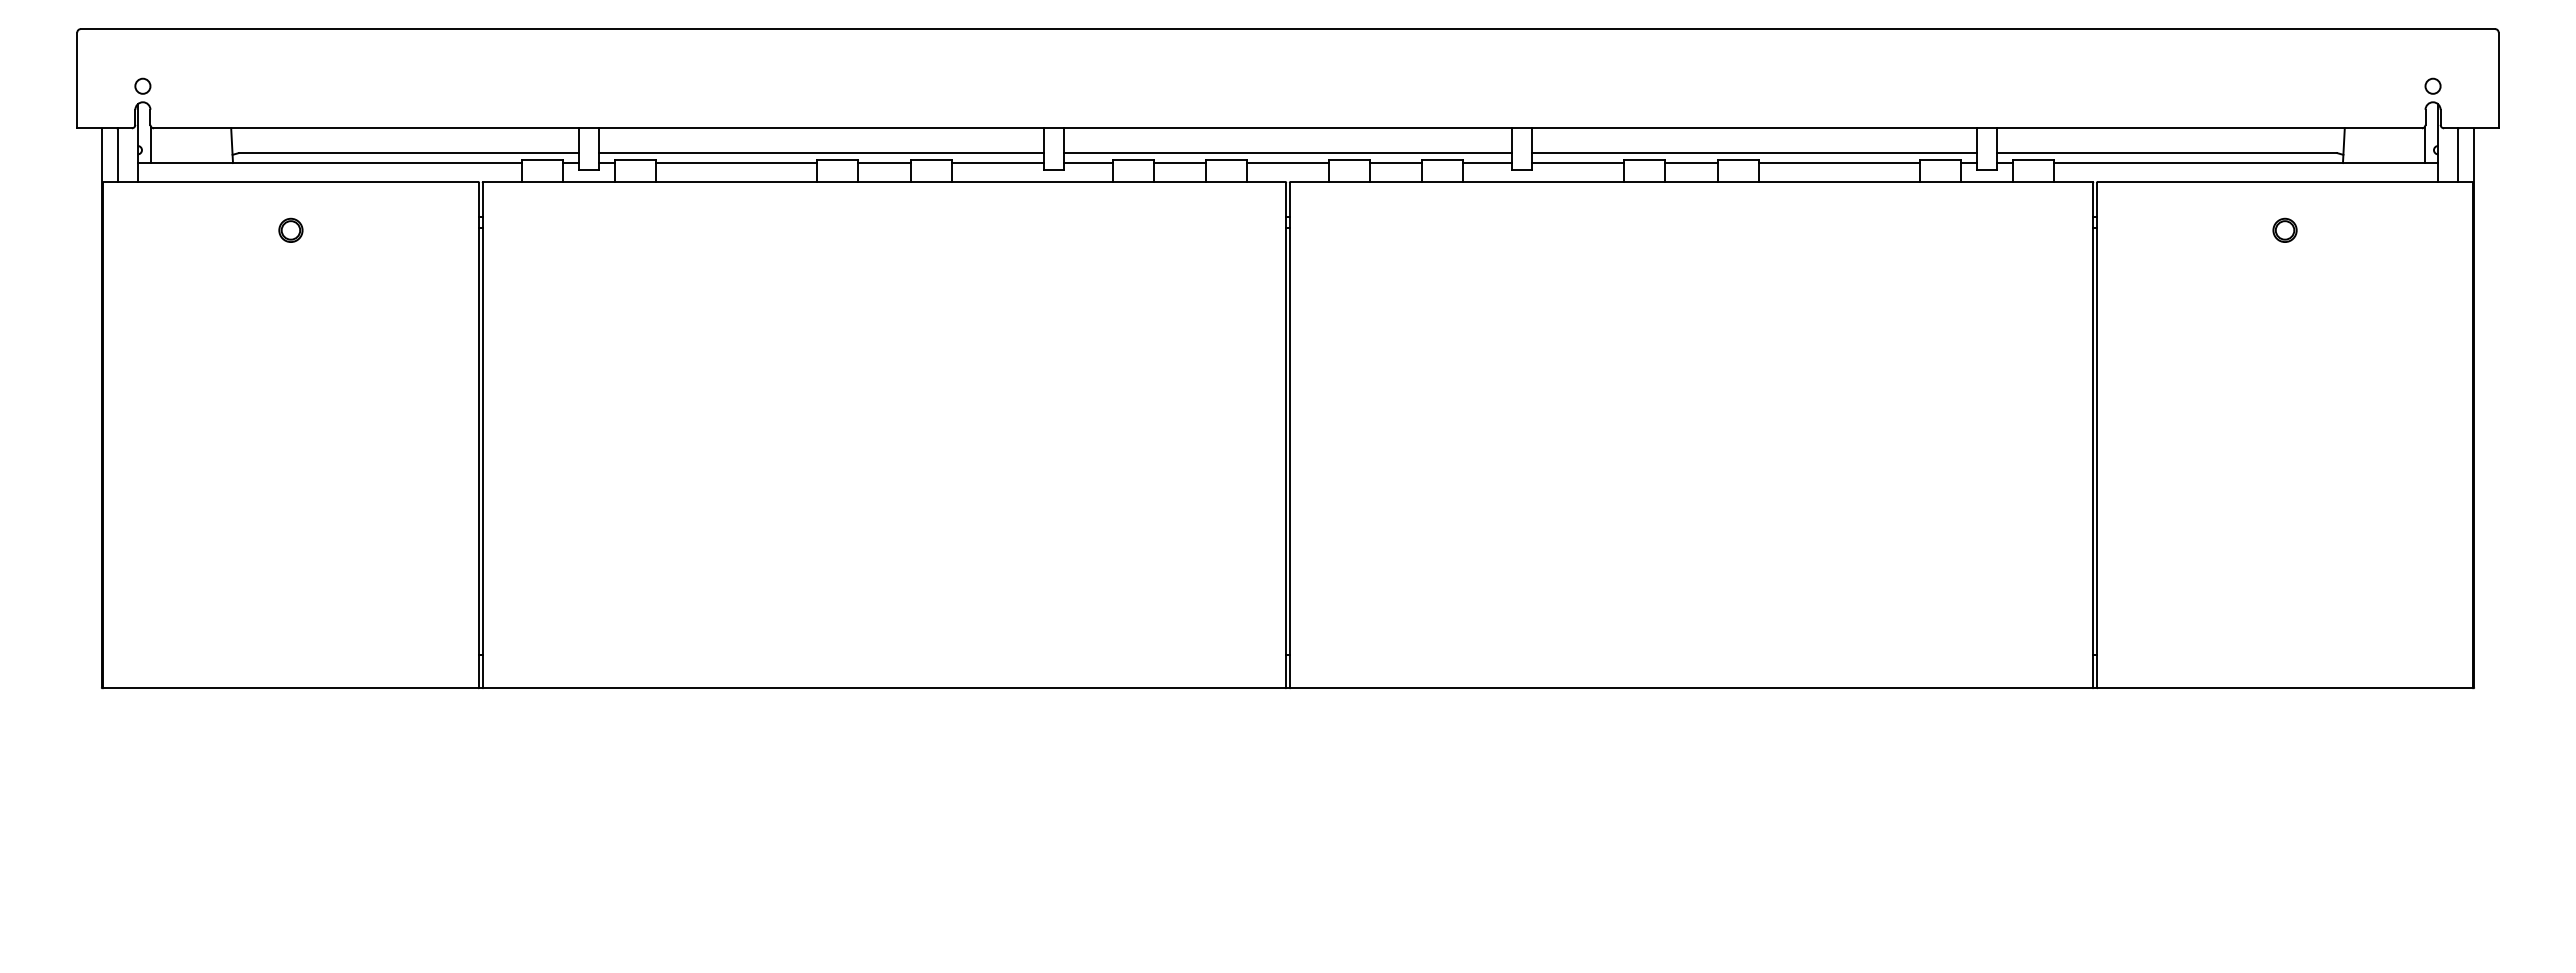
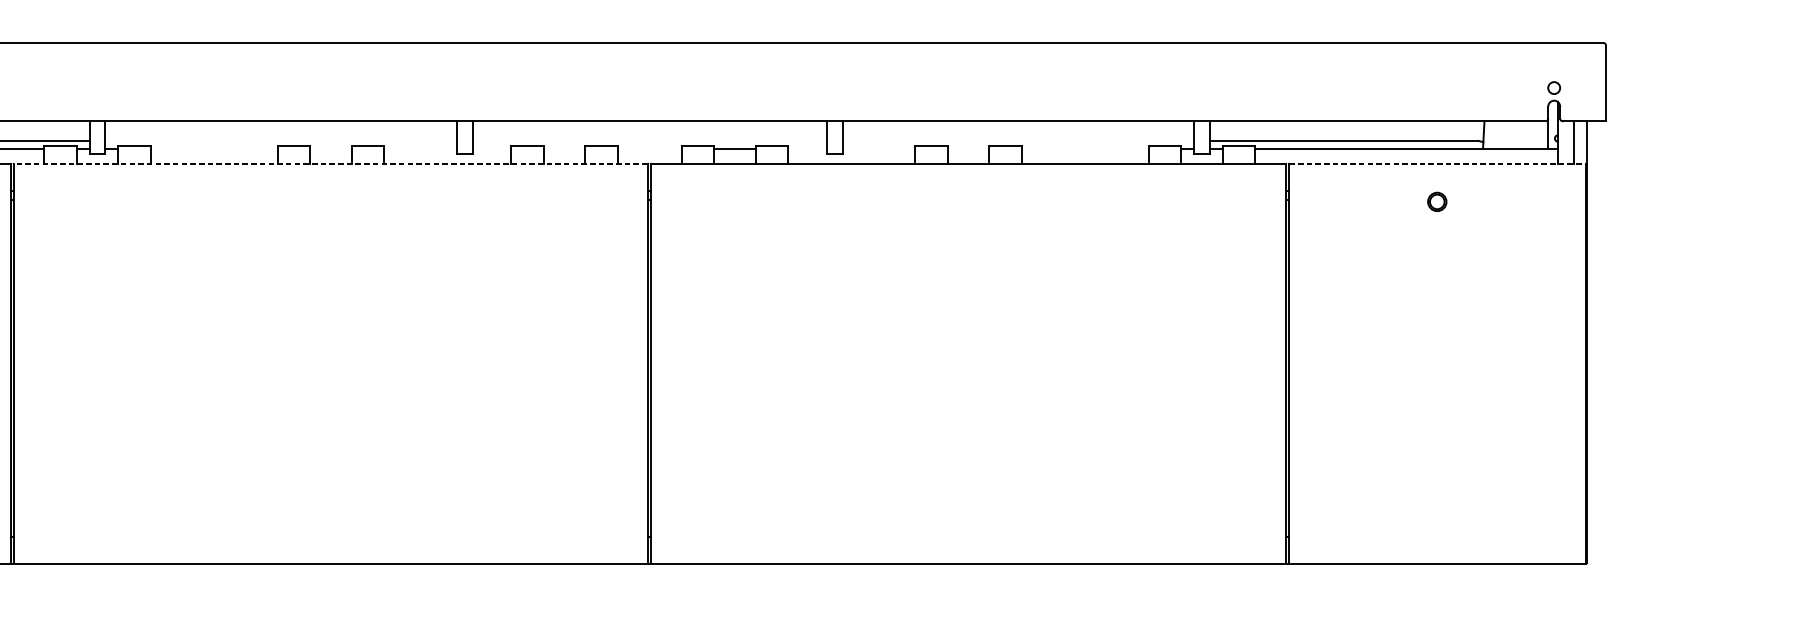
line: (820, 153) -> (280, 141), removed
line: (1287, 153) -> (649, 141), removed
line: (1754, 153) -> (1018, 141), removed
line: (736, 163) -> (214, 149), removed
line: (884, 163) -> (330, 149), removed
line: (997, 163) -> (420, 149), removed
line: (1088, 163) -> (492, 149), removed
line: (1179, 163) -> (564, 149), removed
line: (1287, 163) -> (649, 149), removed
line: (1487, 163) -> (807, 149), removed
line: (1578, 163) -> (879, 149), removed
line: (1691, 163) -> (968, 149), removed
line: (1838, 163) -> (1084, 149), removed
line: (883, 182) -> (330, 164), solid -> dashed
line: (2285, 182) -> (1437, 164), solid -> dashed

